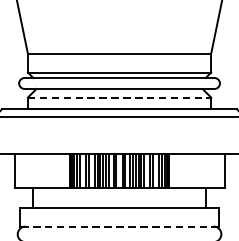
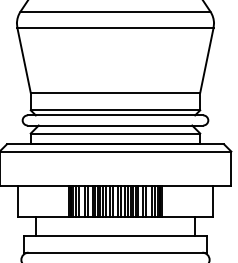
line: (119, 97) -> (115, 133), dashed -> solid
line: (119, 226) -> (115, 252), dashed -> solid

